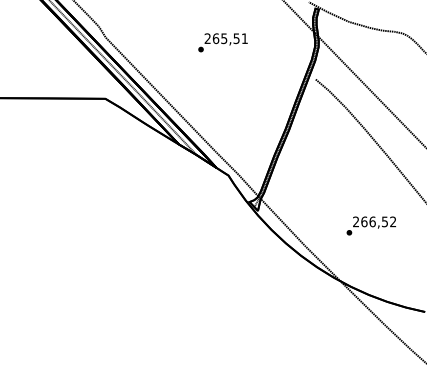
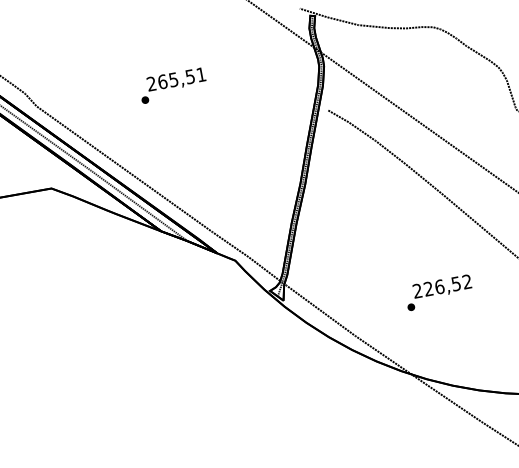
text: (222, 42) -> (172, 85), moved
text: (364, 221) -> (428, 288), 266,52 -> 226,52

